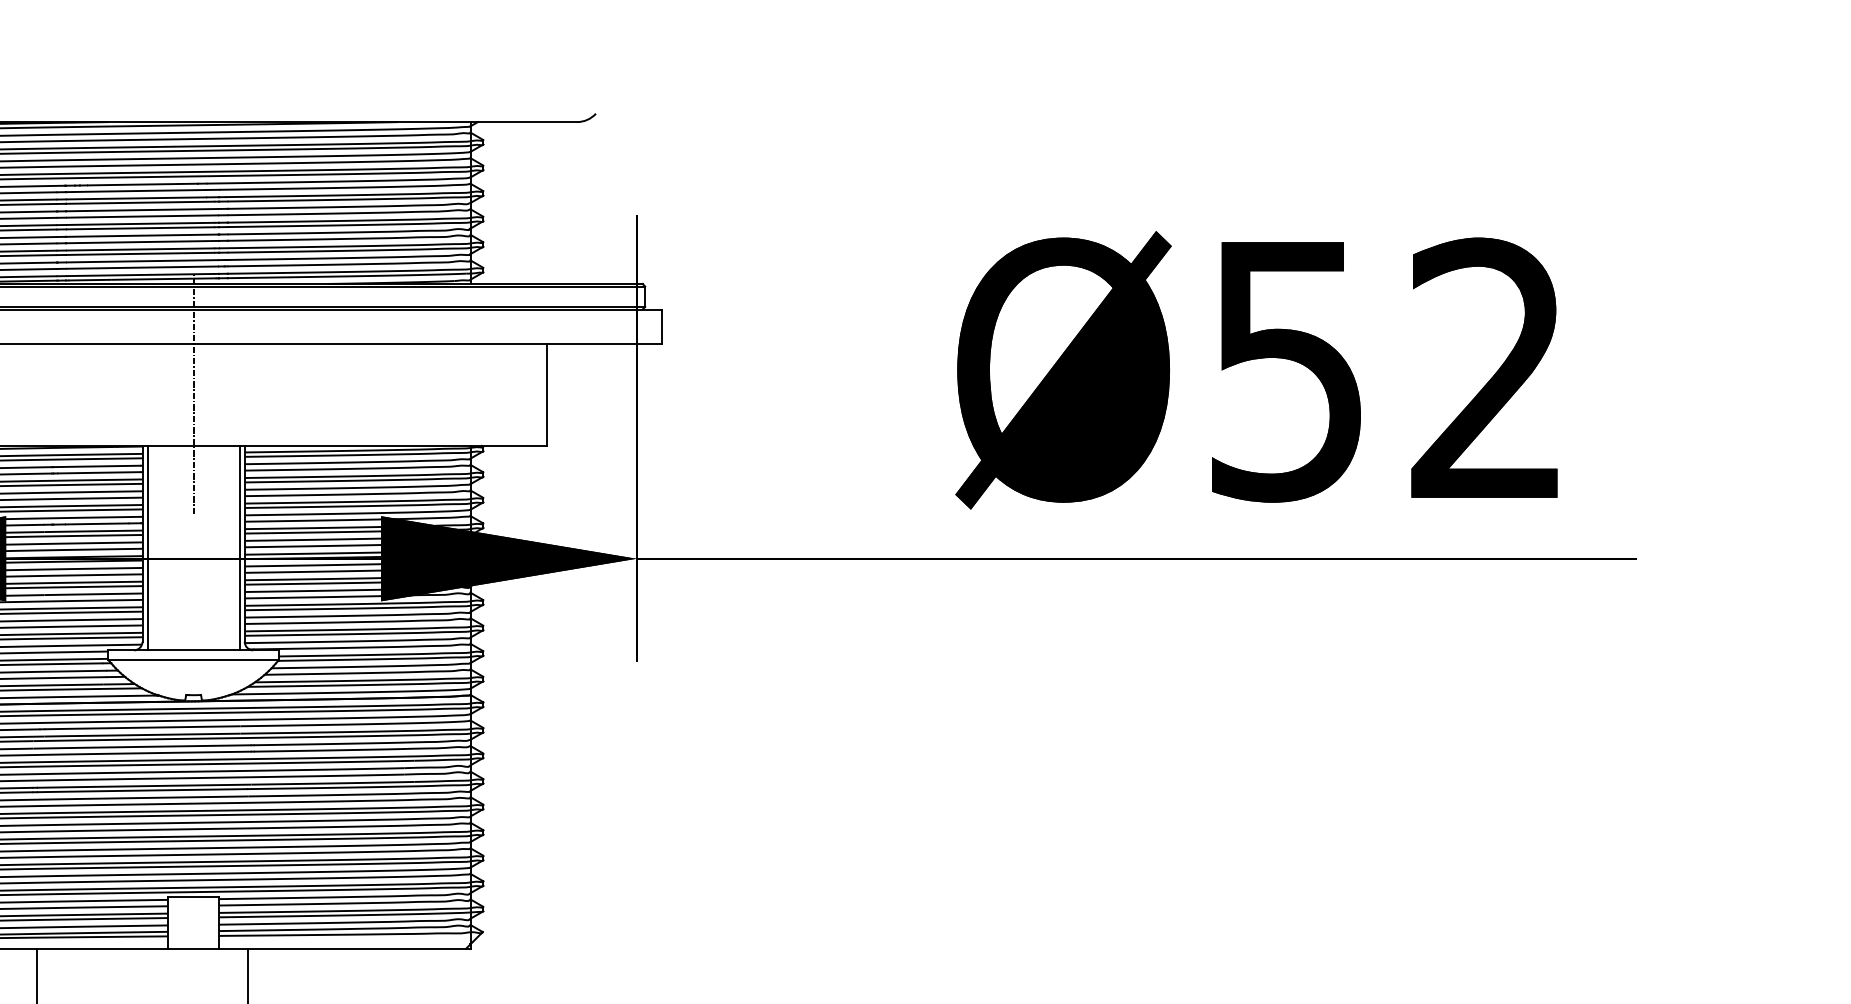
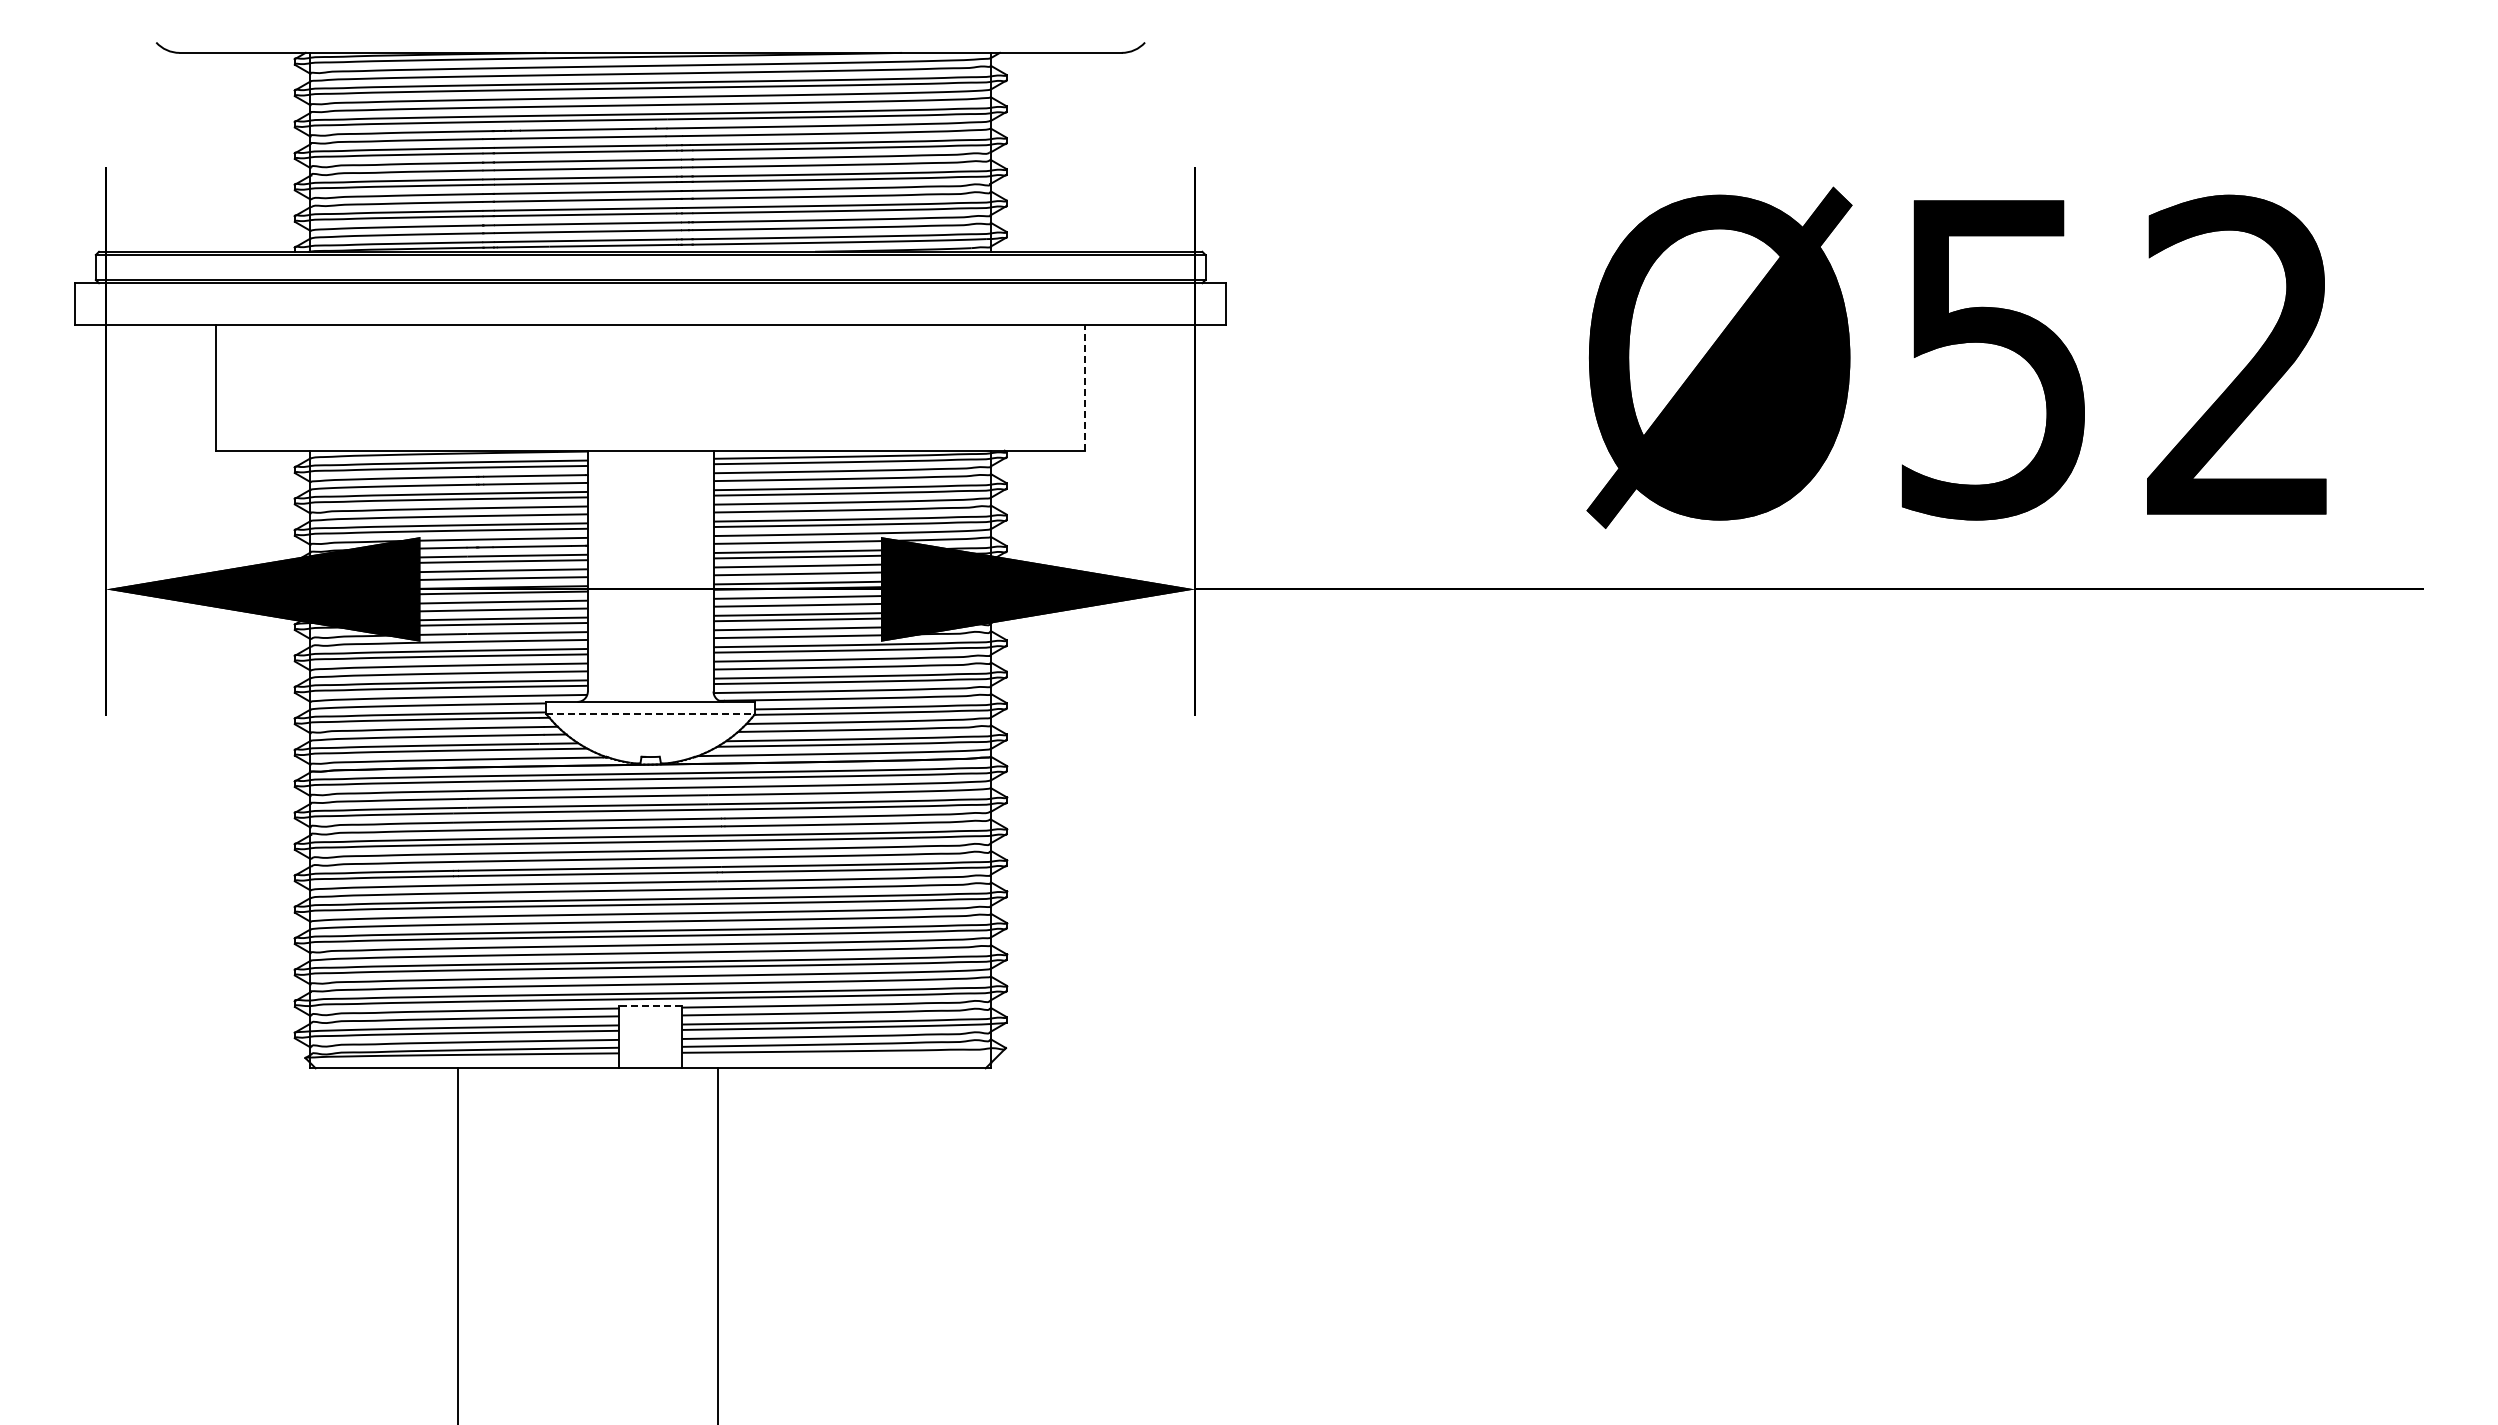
line: (193, 394) -> (650, 387), removed
line: (547, 394) -> (1085, 387), solid -> dashed
line: (147, 547) -> (594, 575), removed
line: (239, 547) -> (707, 575), removed
line: (193, 659) -> (650, 713), solid -> dashed
line: (193, 897) -> (650, 1005), solid -> dashed

